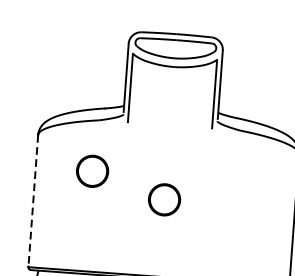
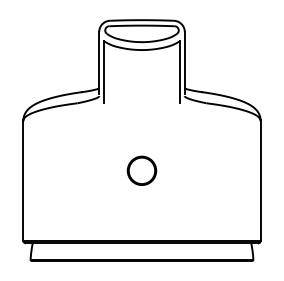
part: (92, 170) -> (74, 149), removed
line: (33, 200) -> (23, 180), dashed -> solid

